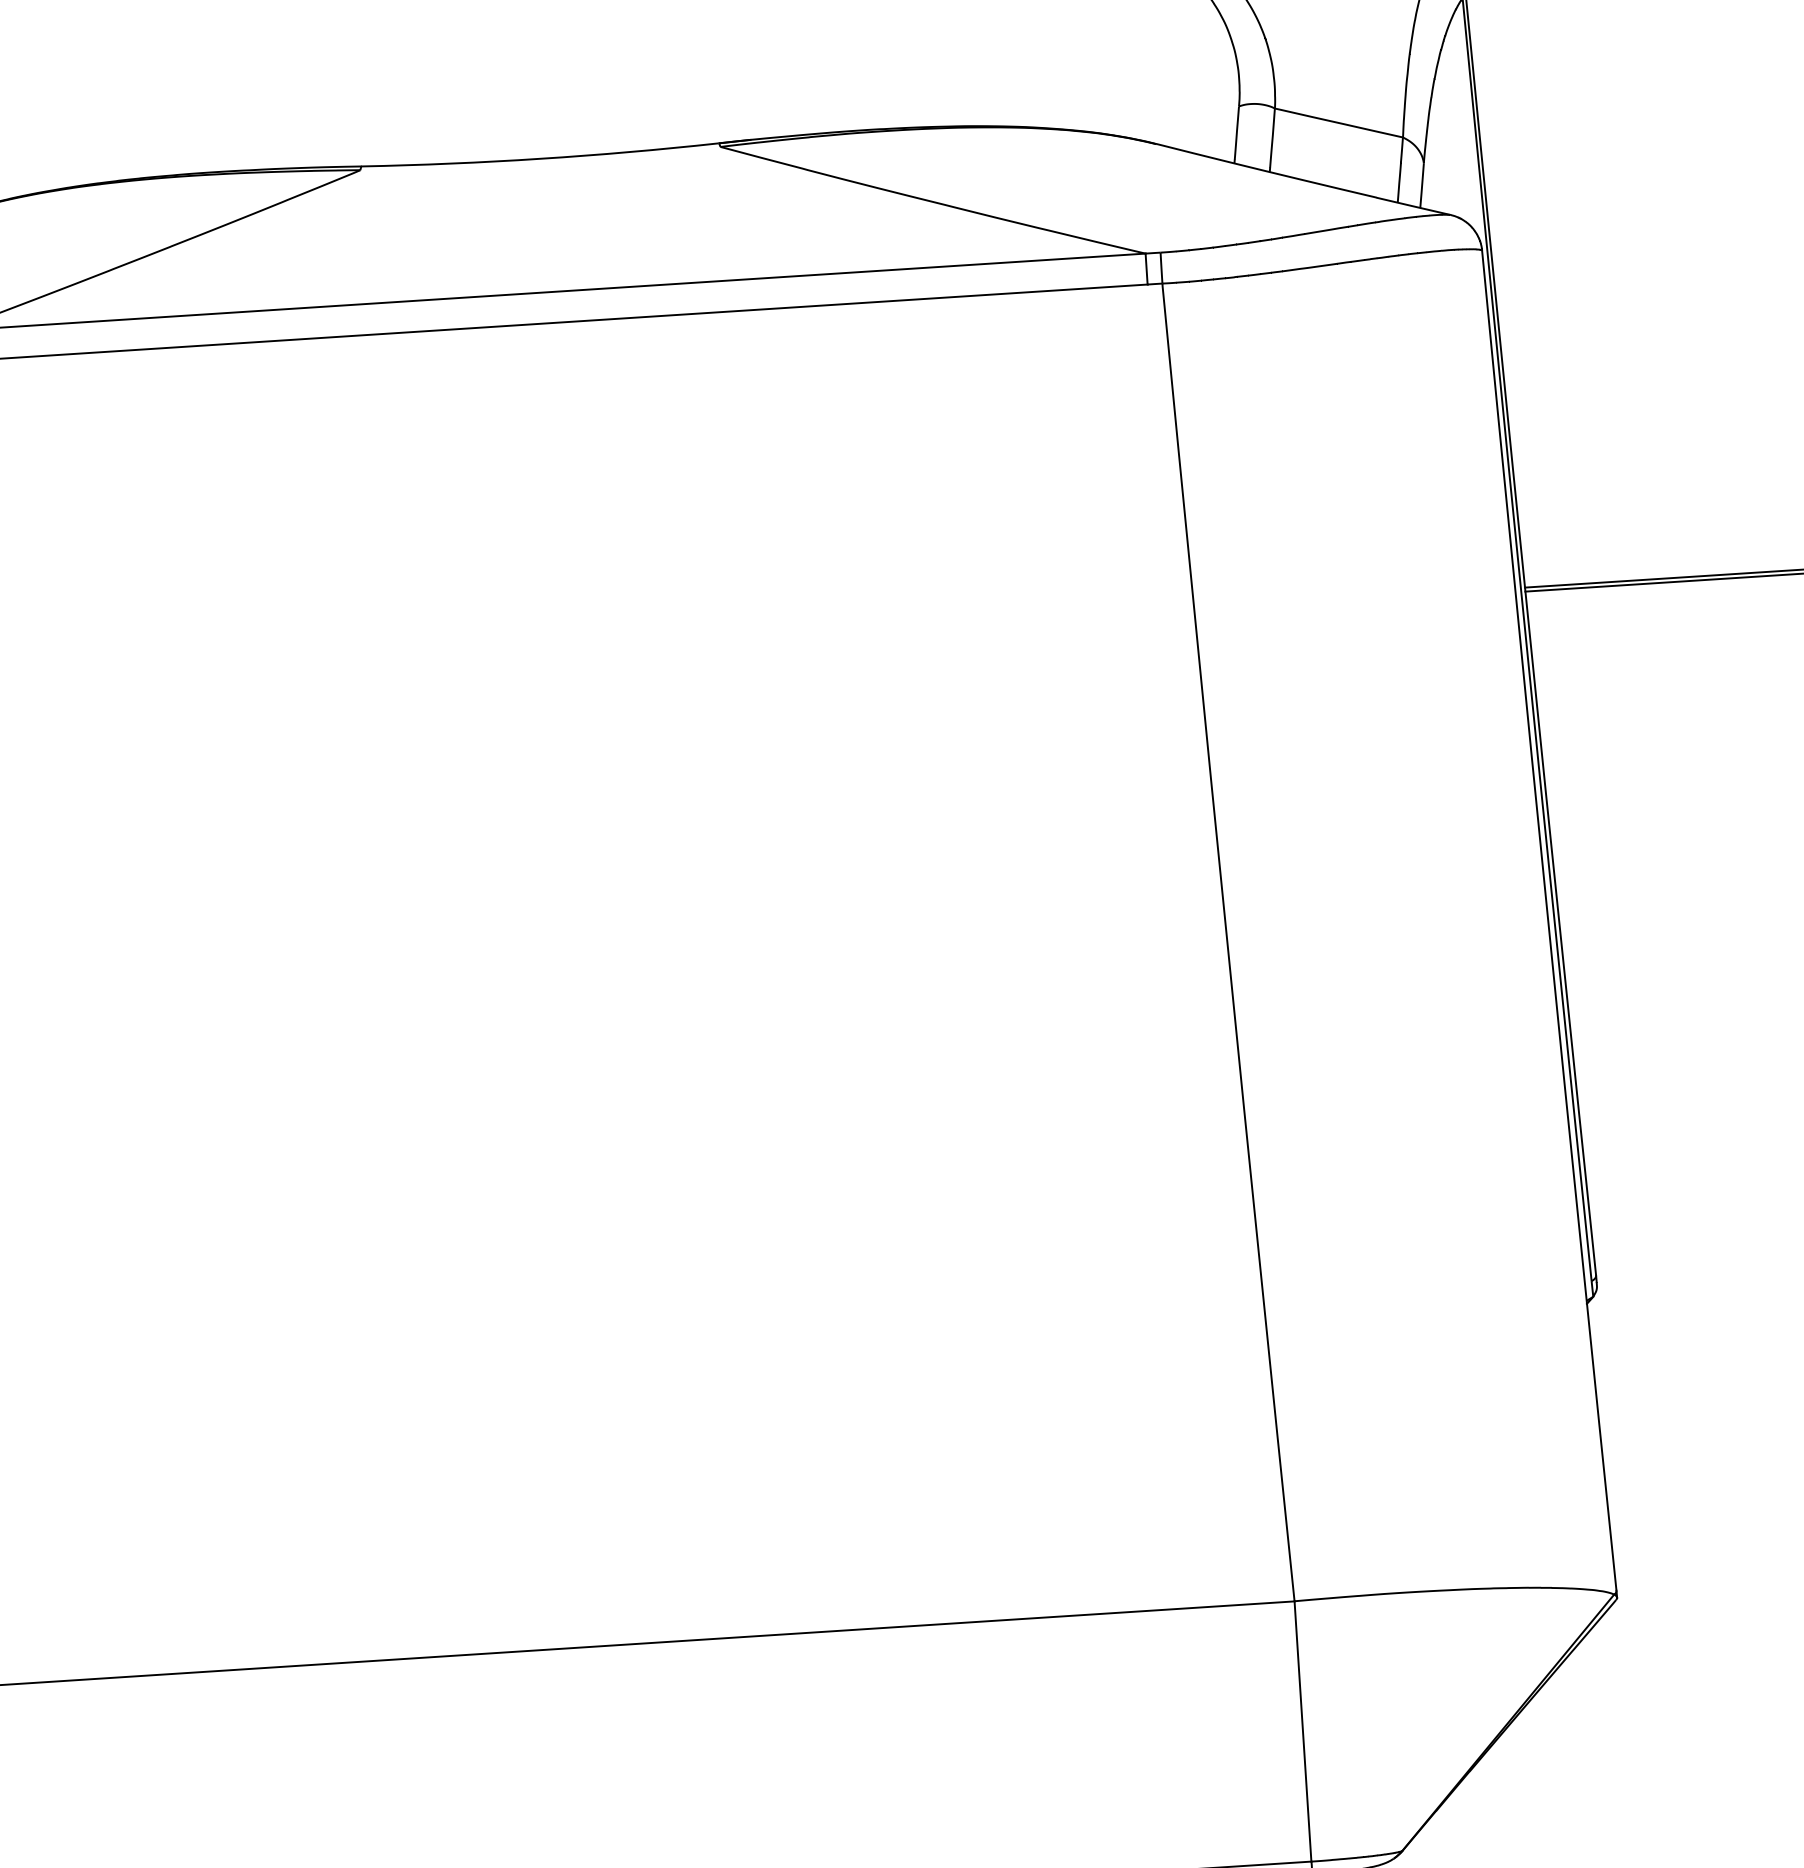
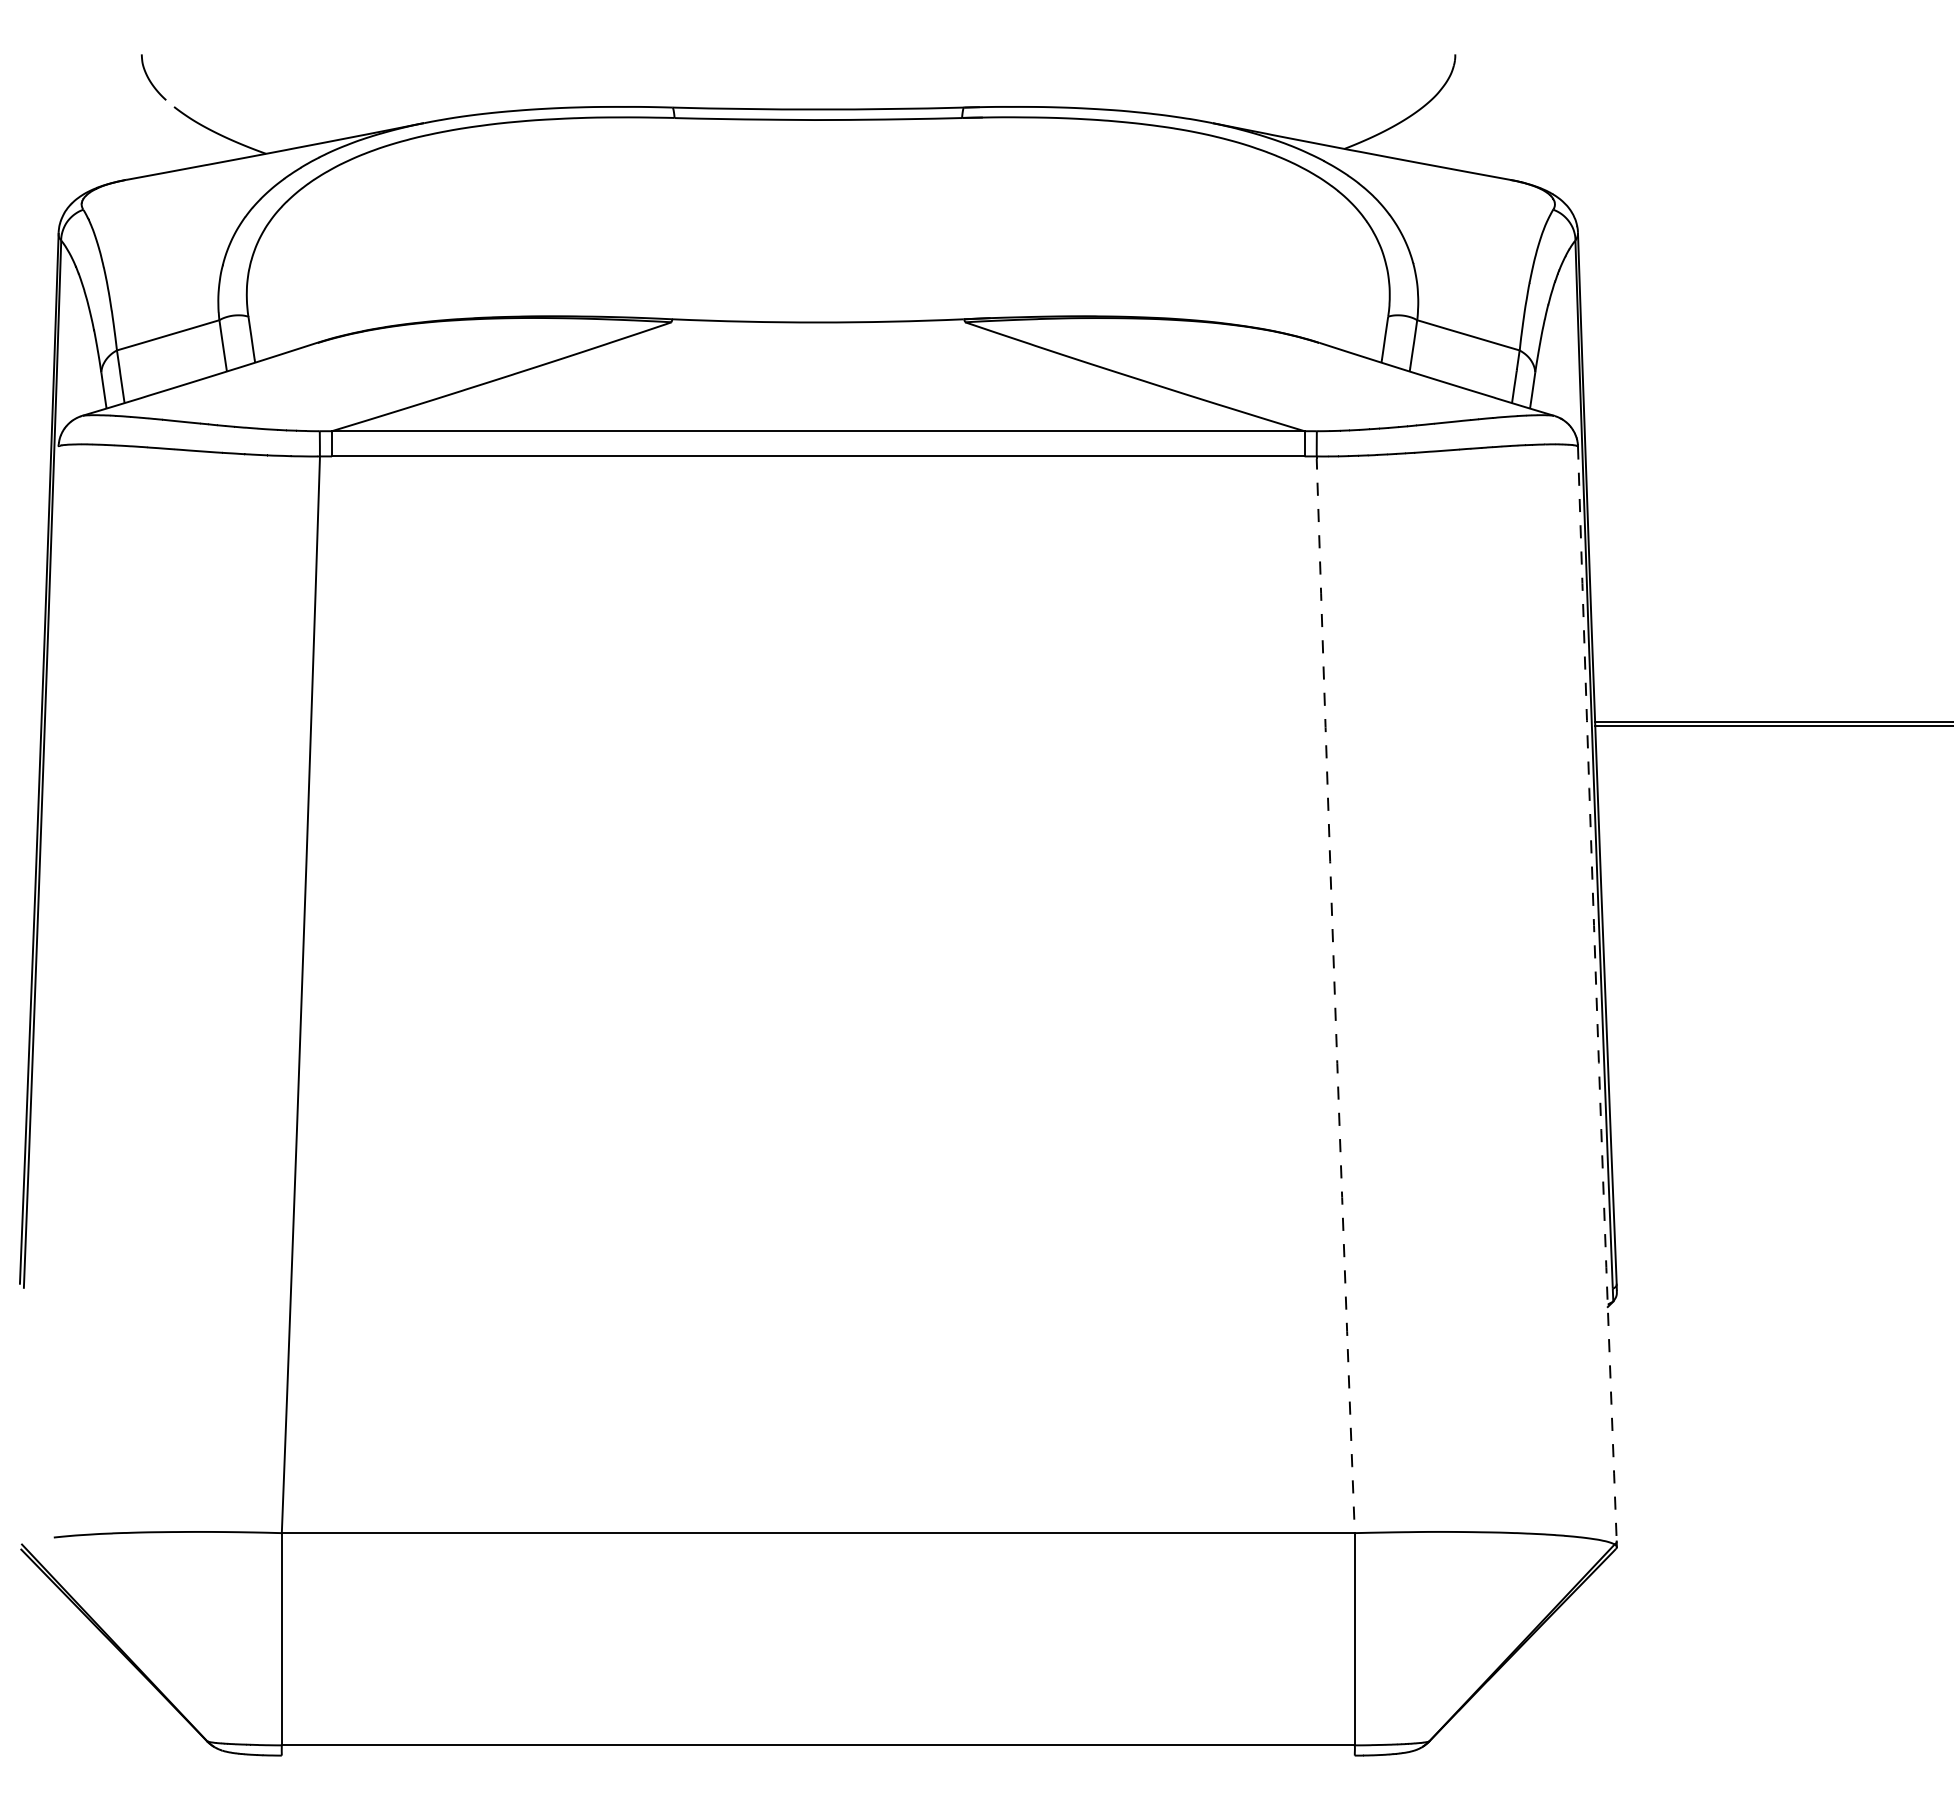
line: (1548, 921) -> (1596, 994), solid -> dashed
line: (1226, 943) -> (1334, 995), solid -> dashed

